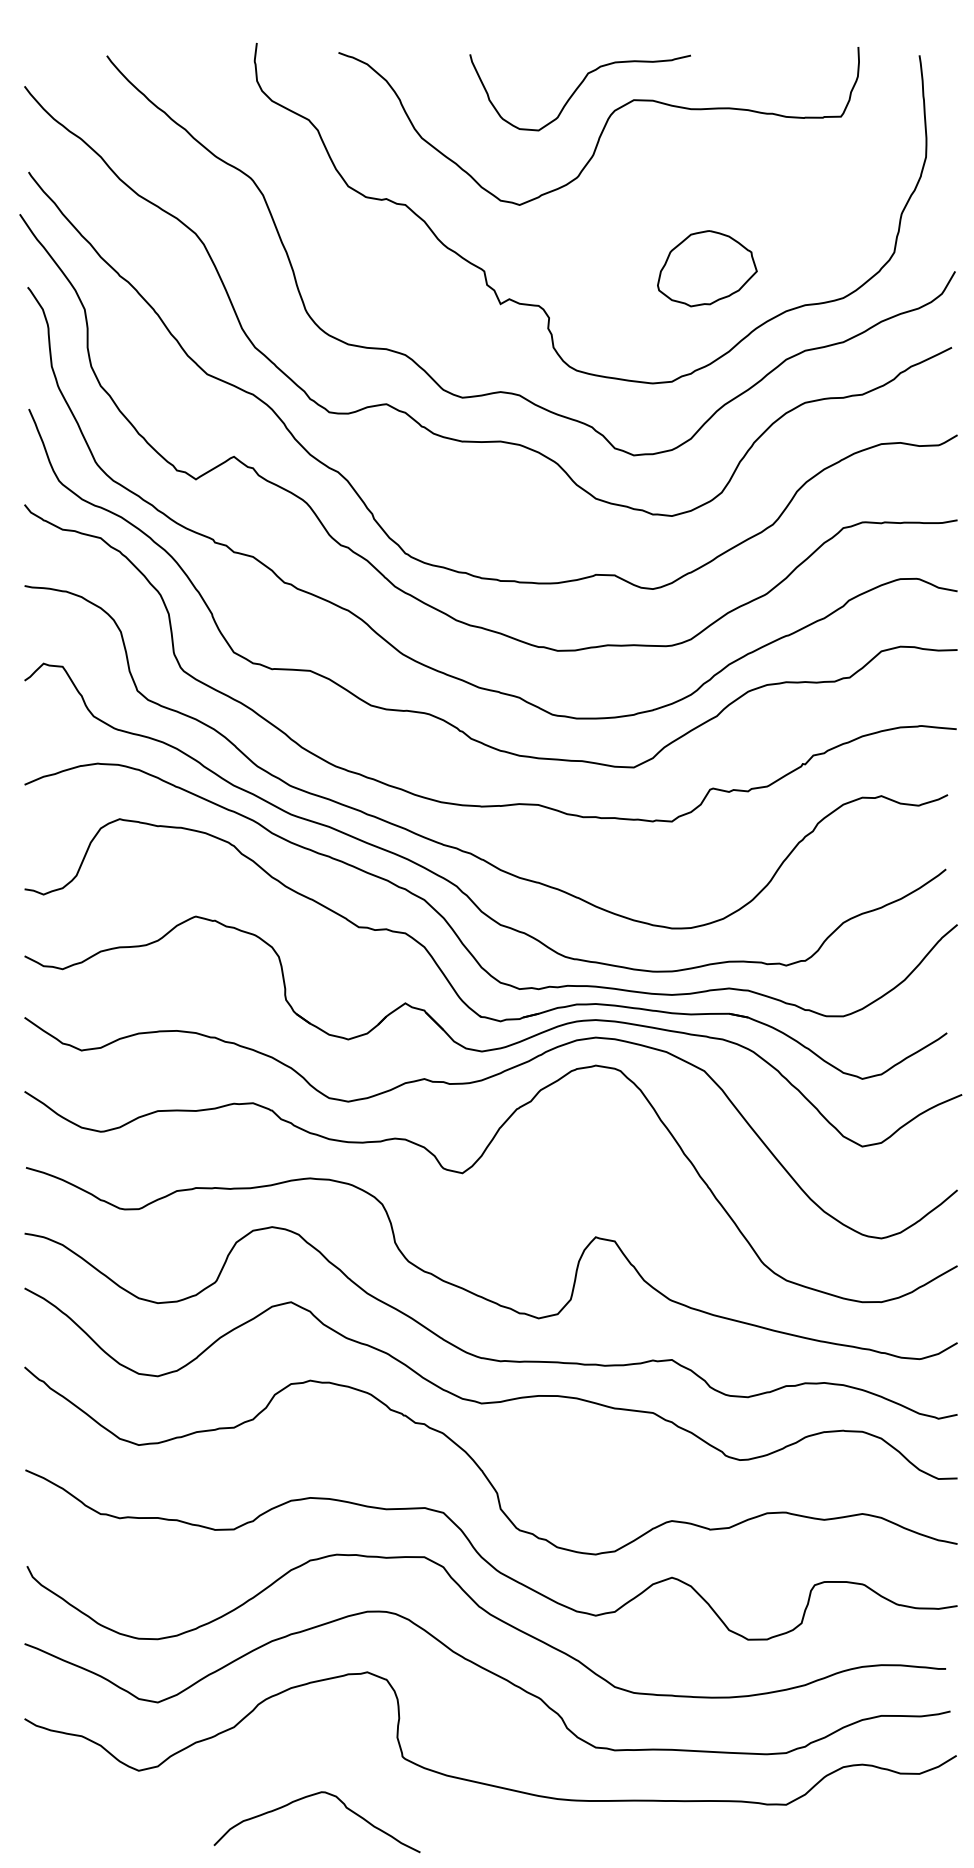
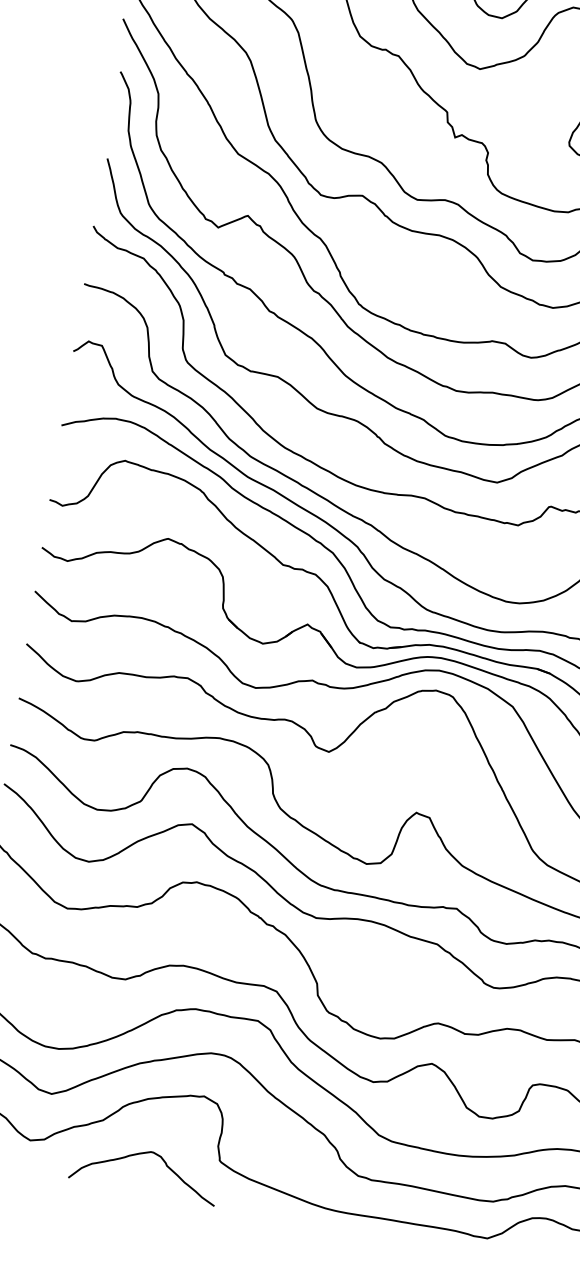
curve: (308, 1797) -> (141, 1154), moved

